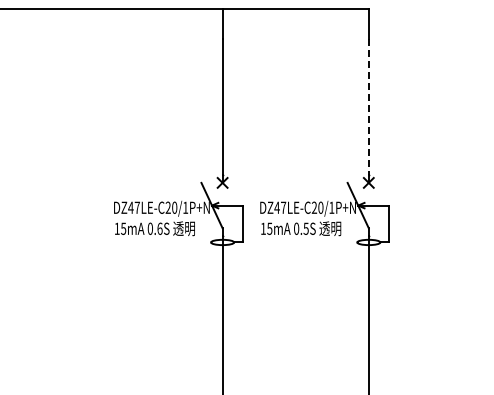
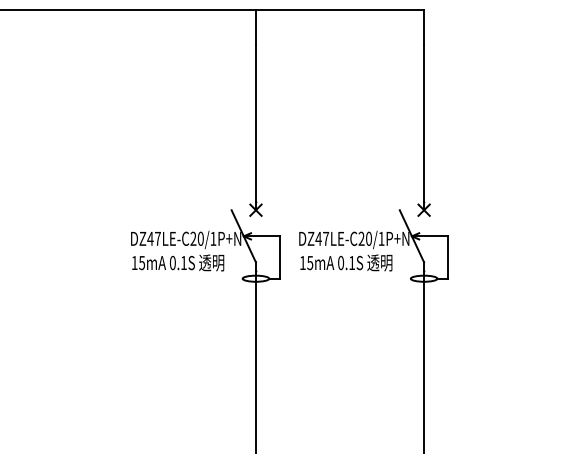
line: (368, 107) -> (423, 123), dashed -> solid
text: (159, 228) -> (183, 262), 0.6S -> 0.1S
text: (305, 228) -> (351, 262), 0.5S -> 0.1S

